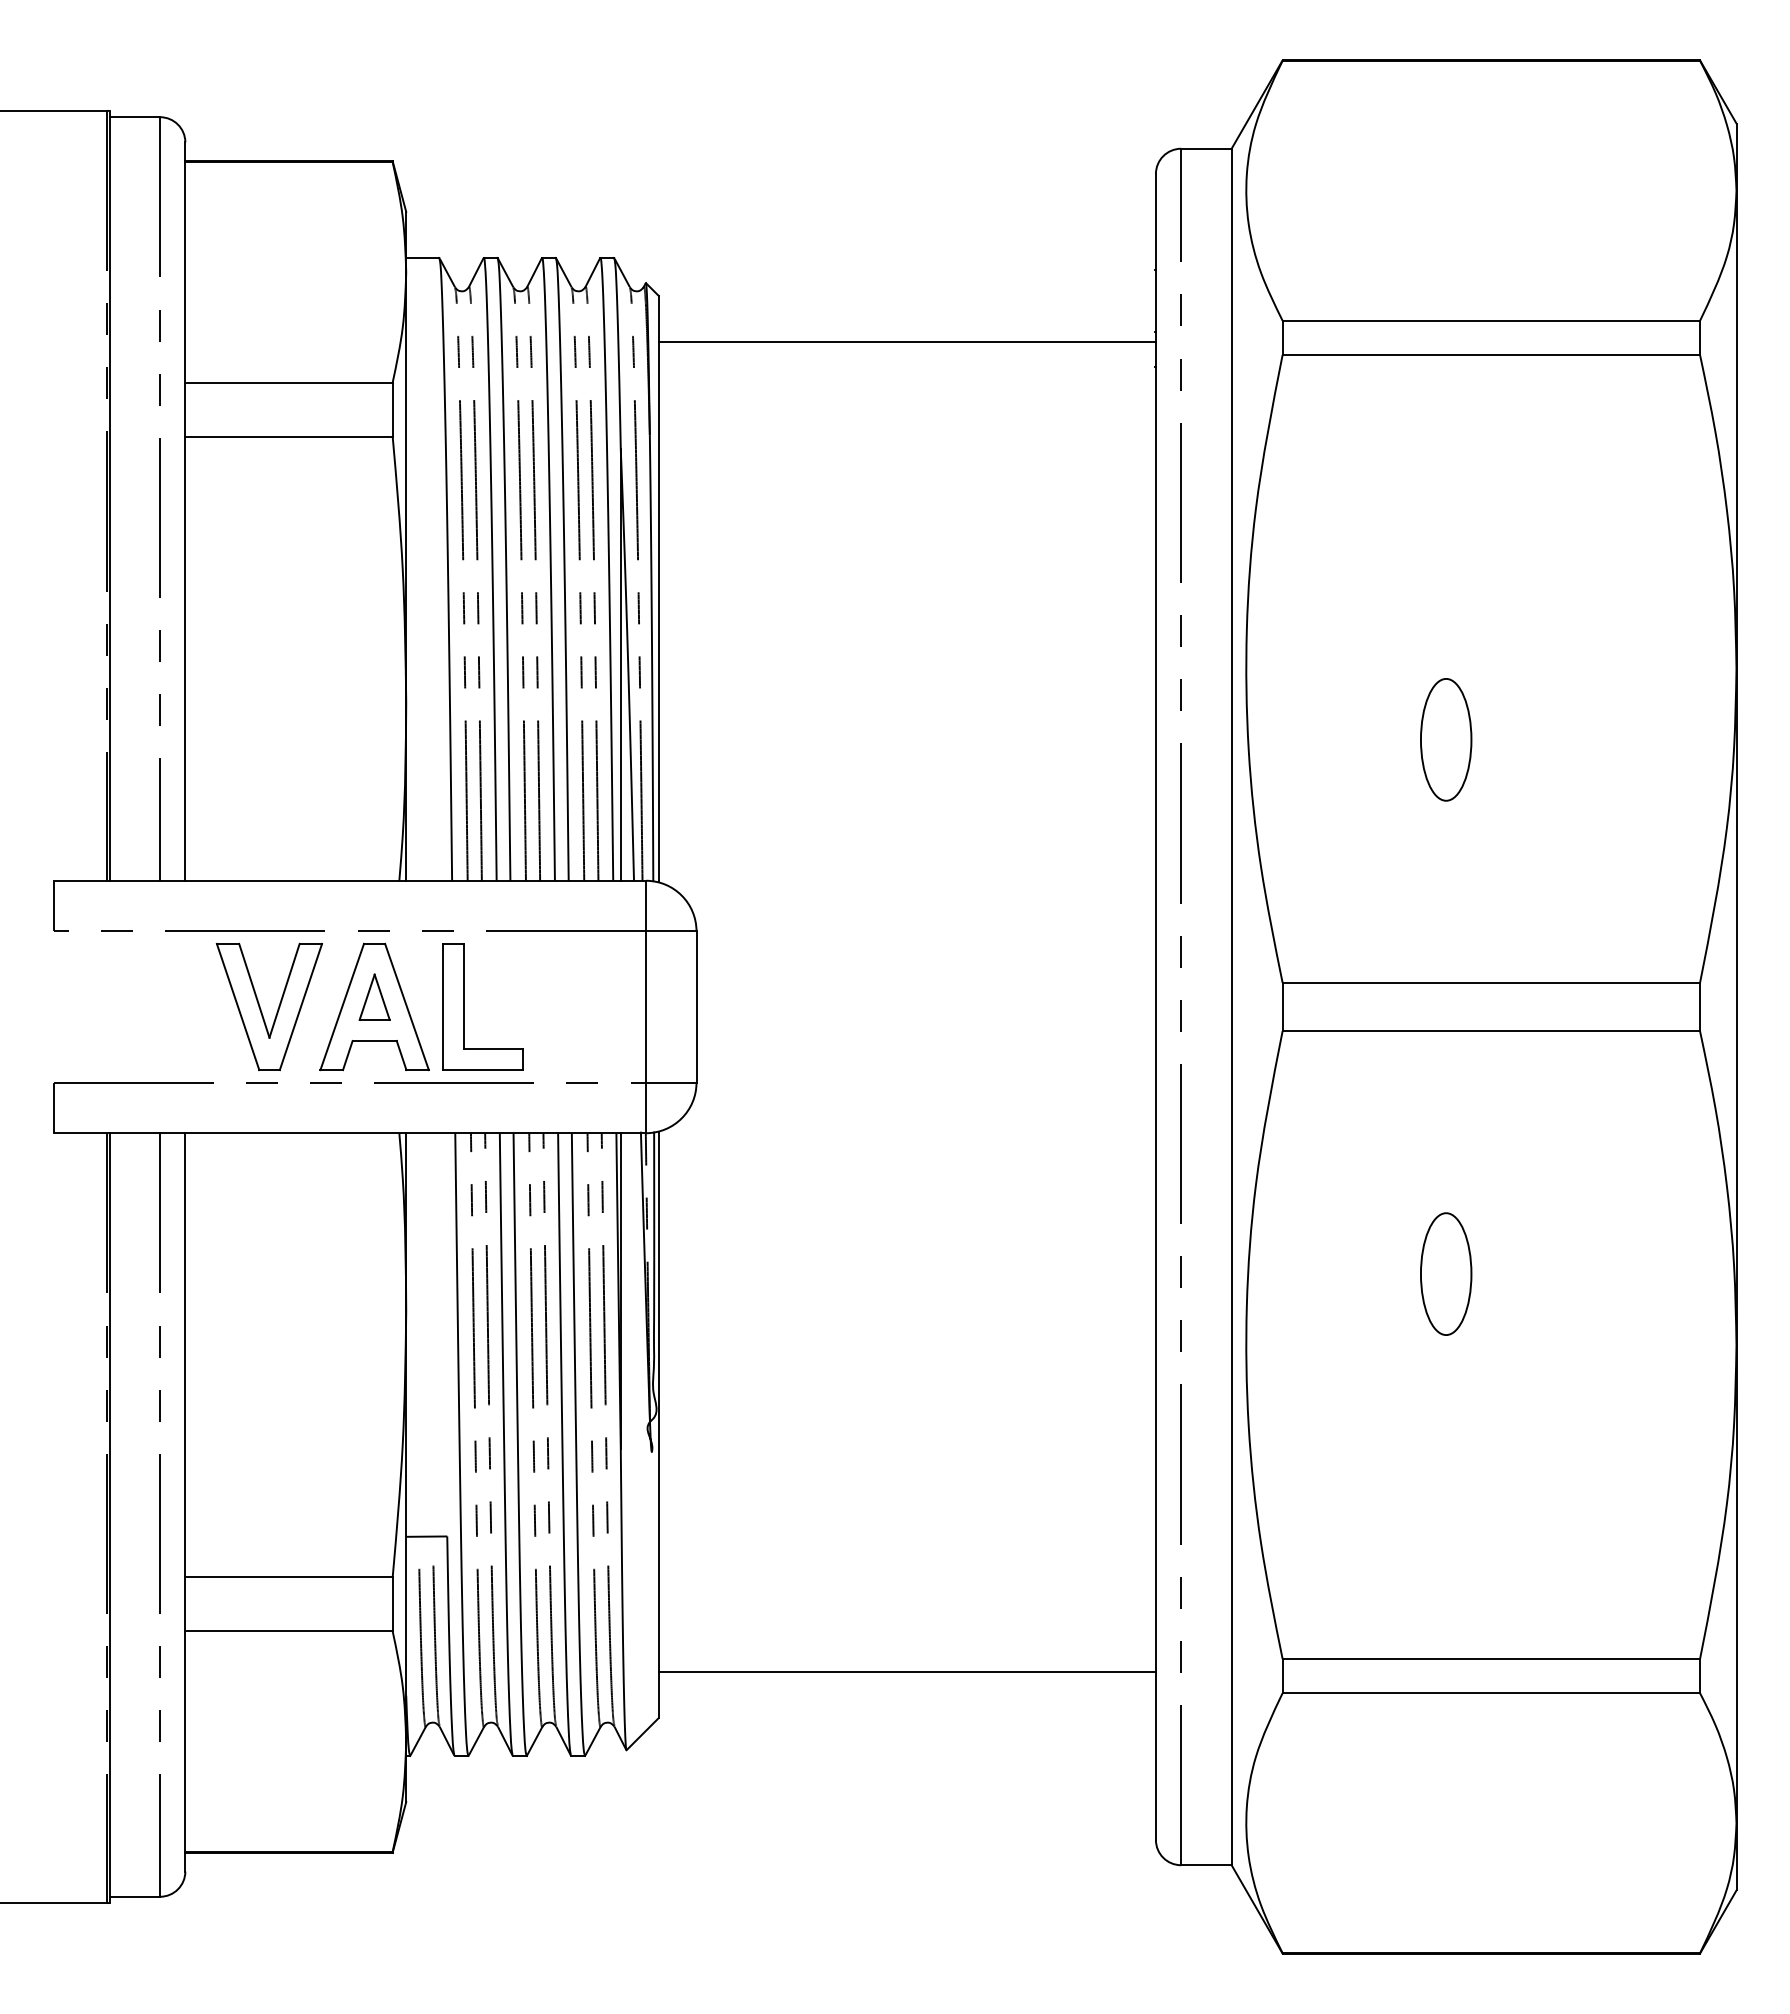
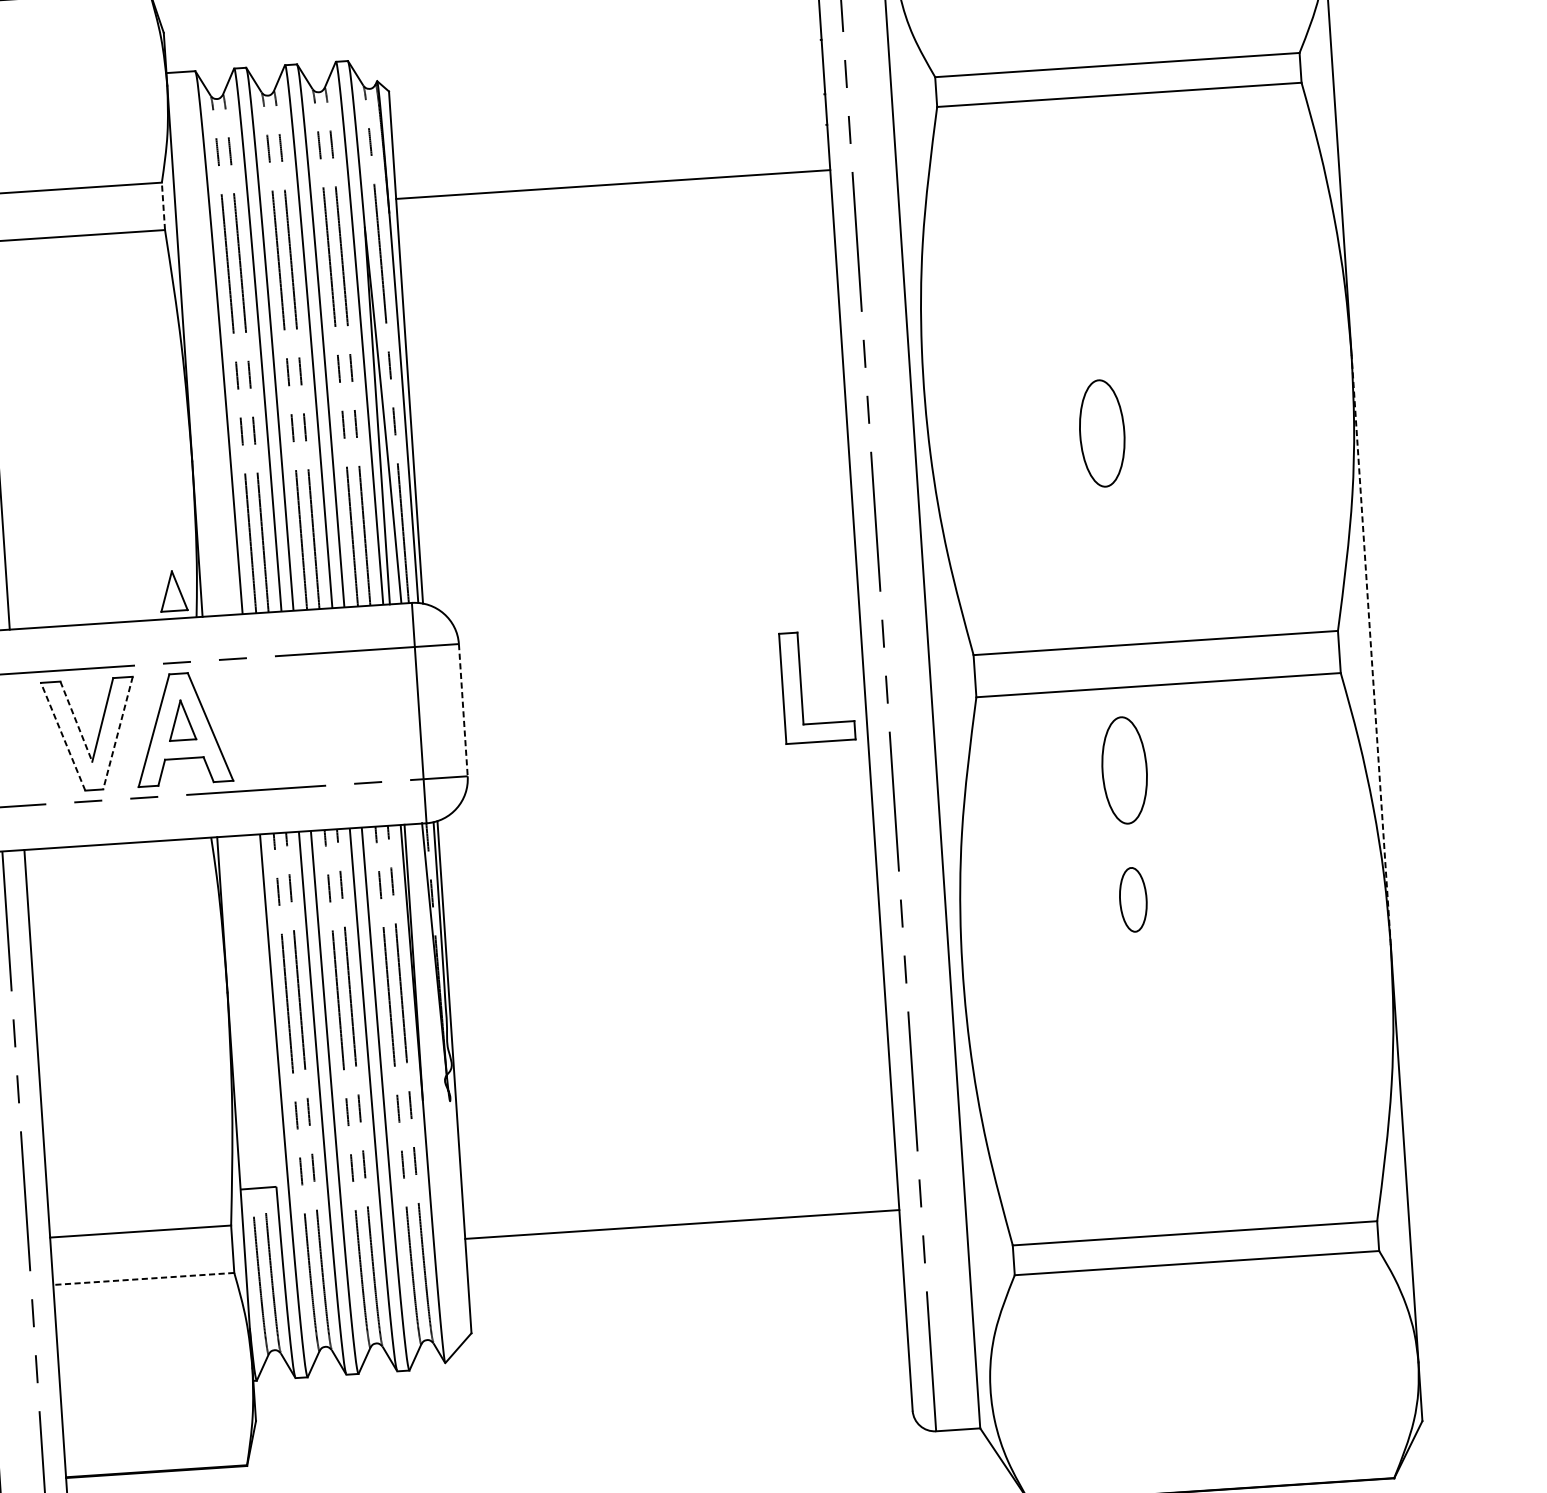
line: (906, 341) -> (612, 184), moved
line: (392, 409) -> (163, 206), solid -> dashed
part: (374, 848) -> (173, 590), added
line: (254, 991) -> (76, 722), solid -> dashed
part: (464, 1006) -> (801, 687), moved
line: (1736, 1006) -> (1371, 649), solid -> dashed
line: (238, 1007) -> (63, 737), solid -> dashed
line: (300, 1007) -> (117, 733), solid -> dashed
line: (696, 1007) -> (463, 710), solid -> dashed
part: (1446, 1125) -> (1124, 770), added
part: (1446, 1273) -> (1133, 899), size x0.6
line: (289, 1631) -> (144, 1278), solid -> dashed
line: (906, 1672) -> (681, 1224), moved

